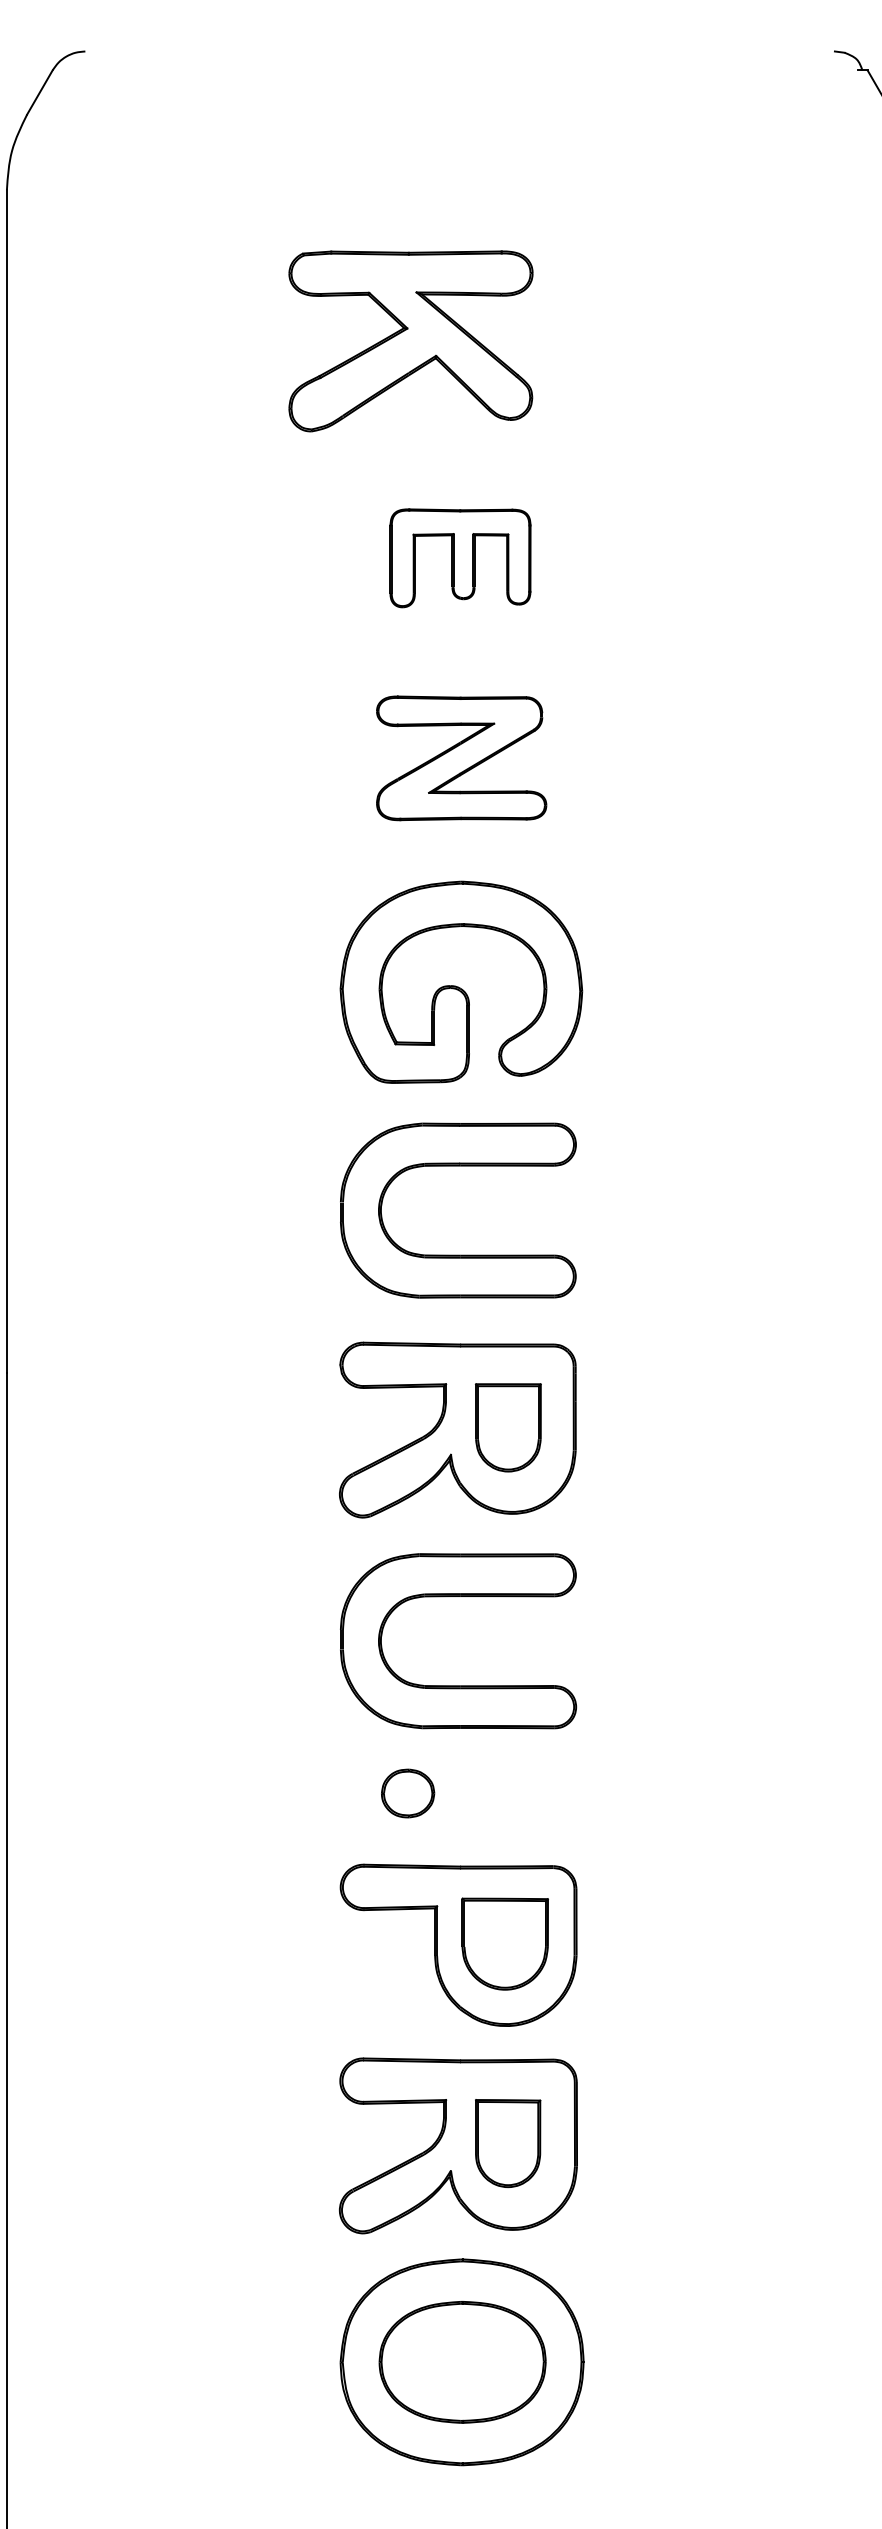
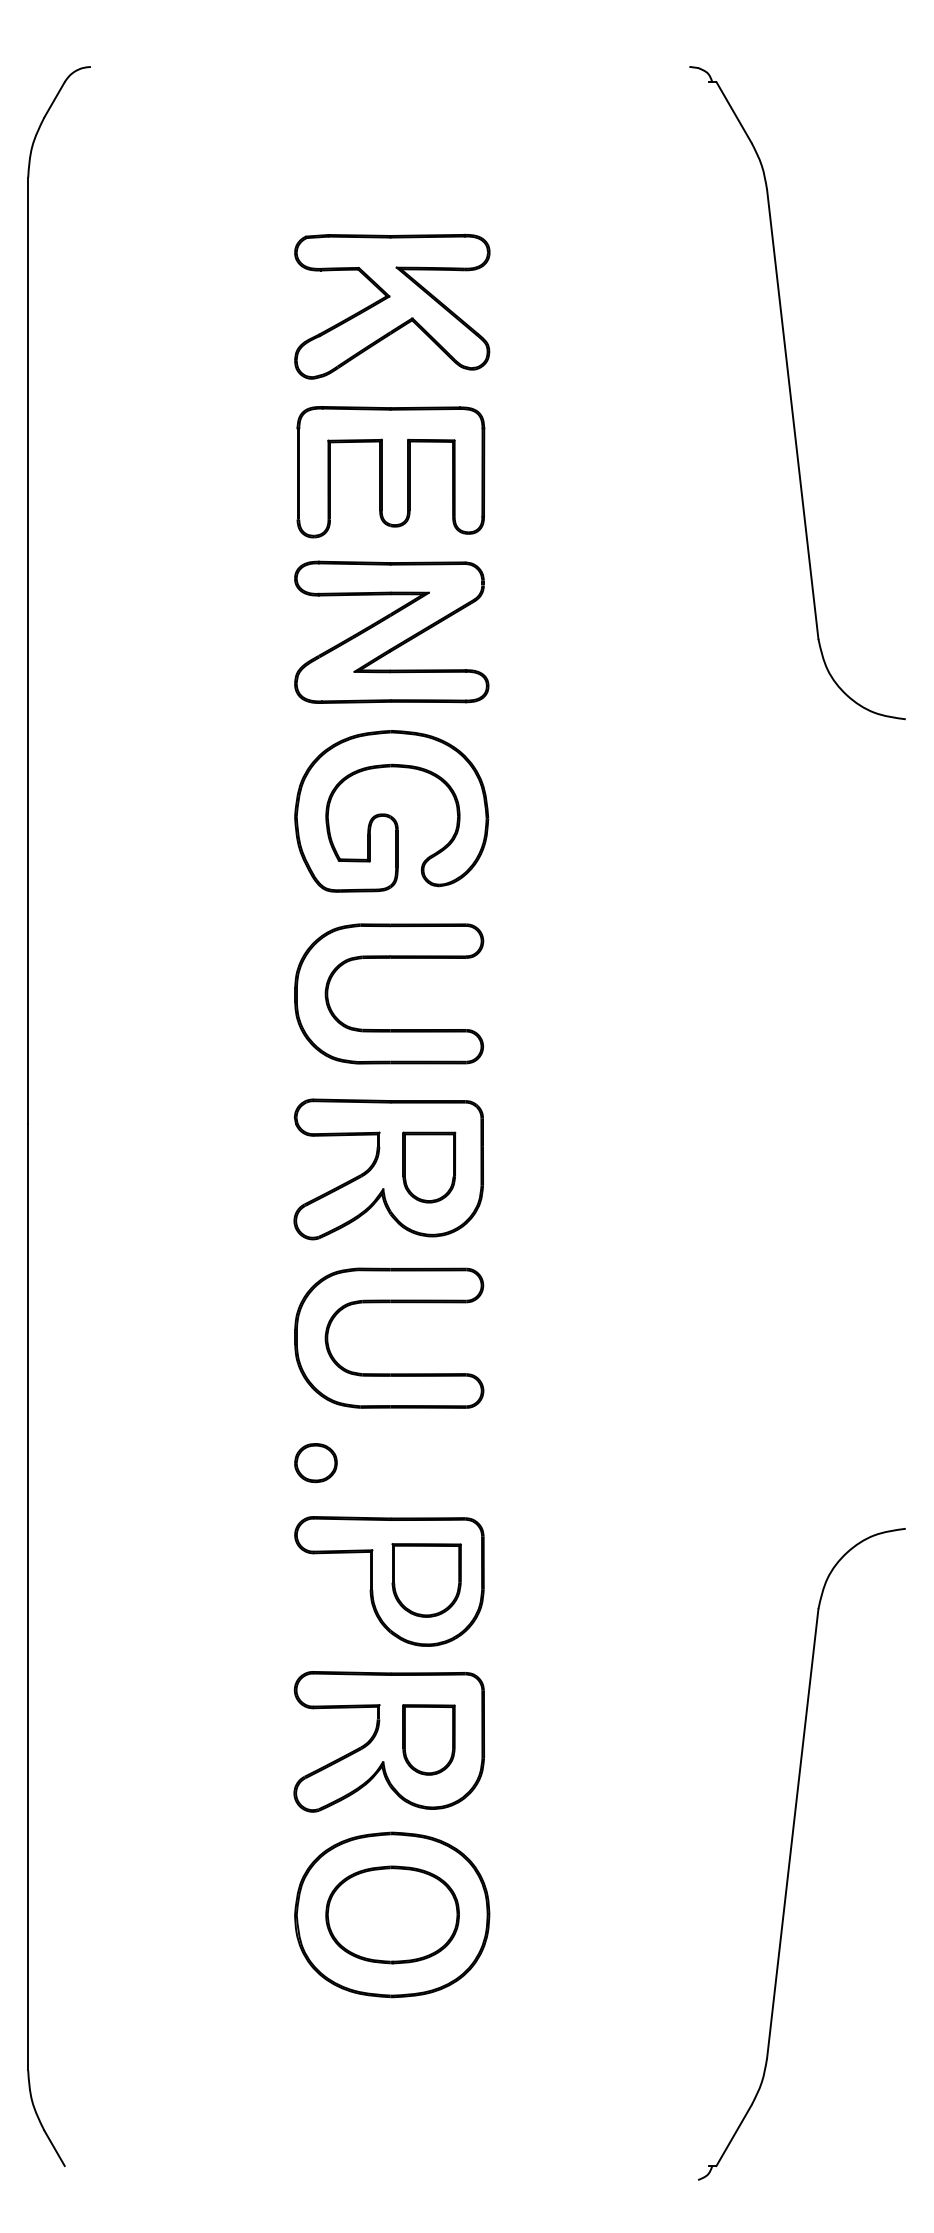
part: (411, 340) -> (392, 306), moved
part: (459, 558) -> (390, 472), size x1.67
part: (461, 757) -> (391, 631), size x1.43
part: (407, 1794) -> (315, 1463), moved

